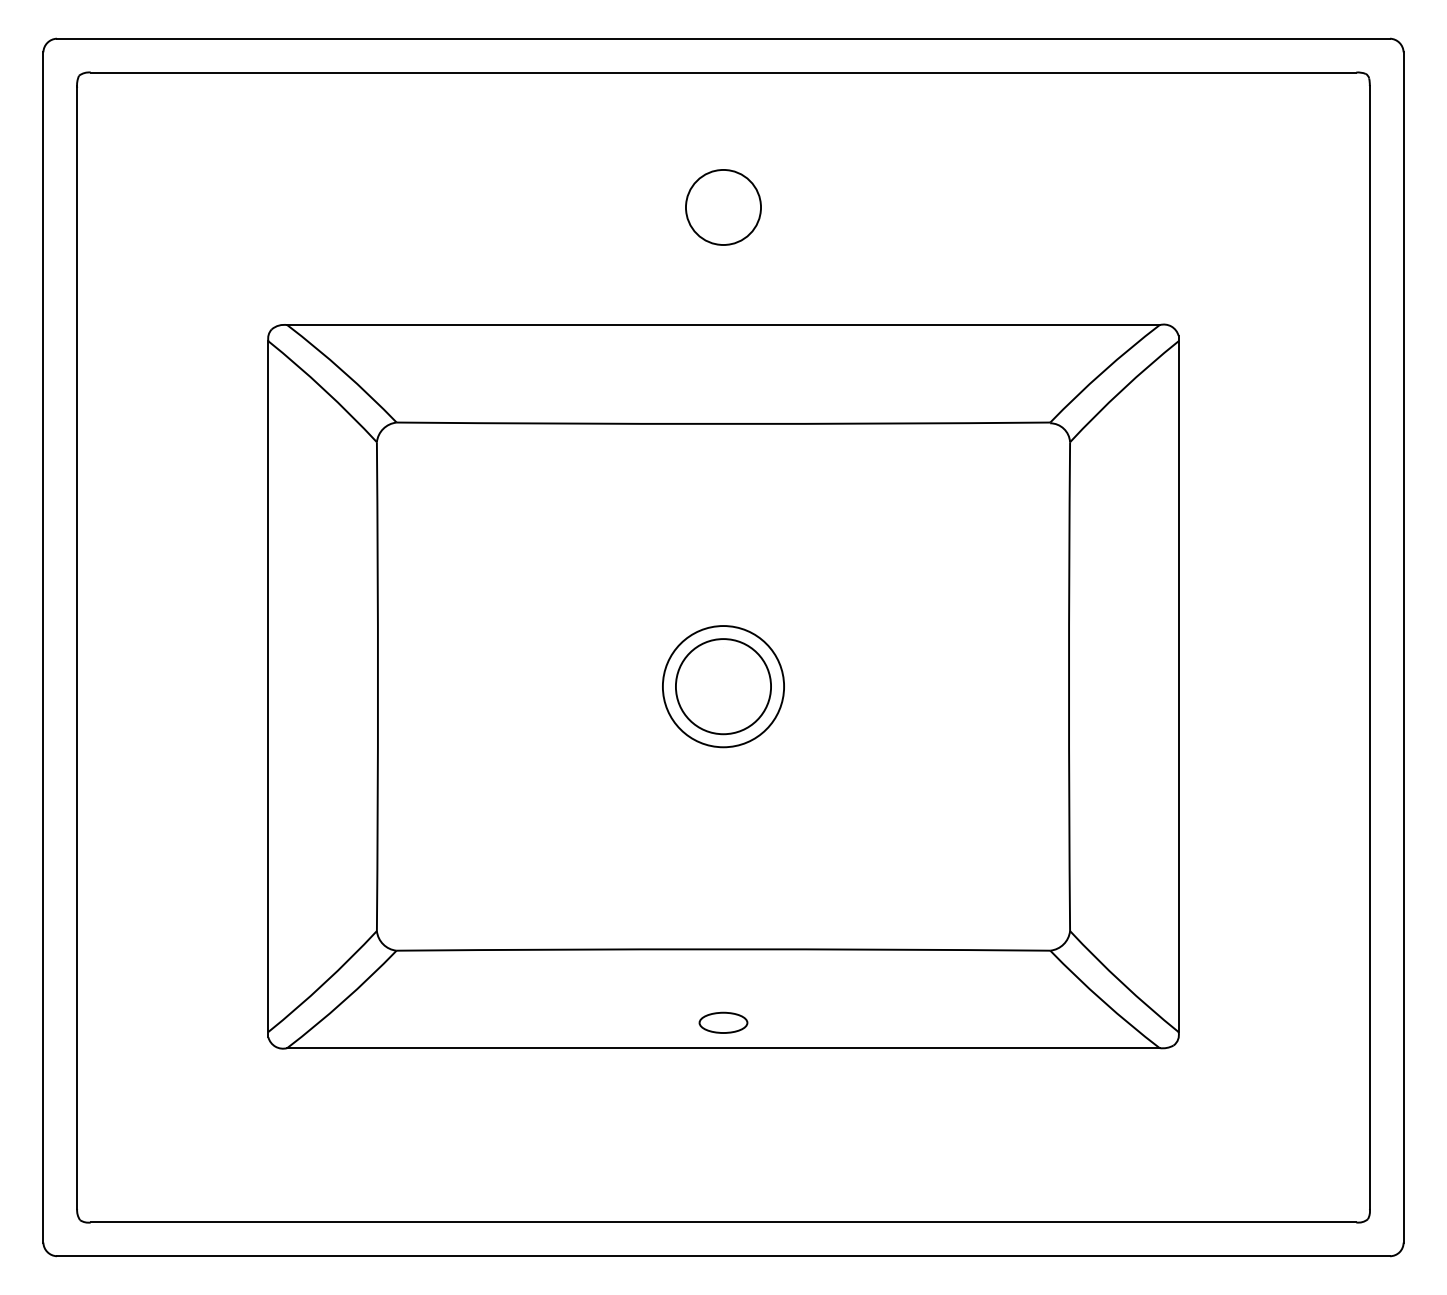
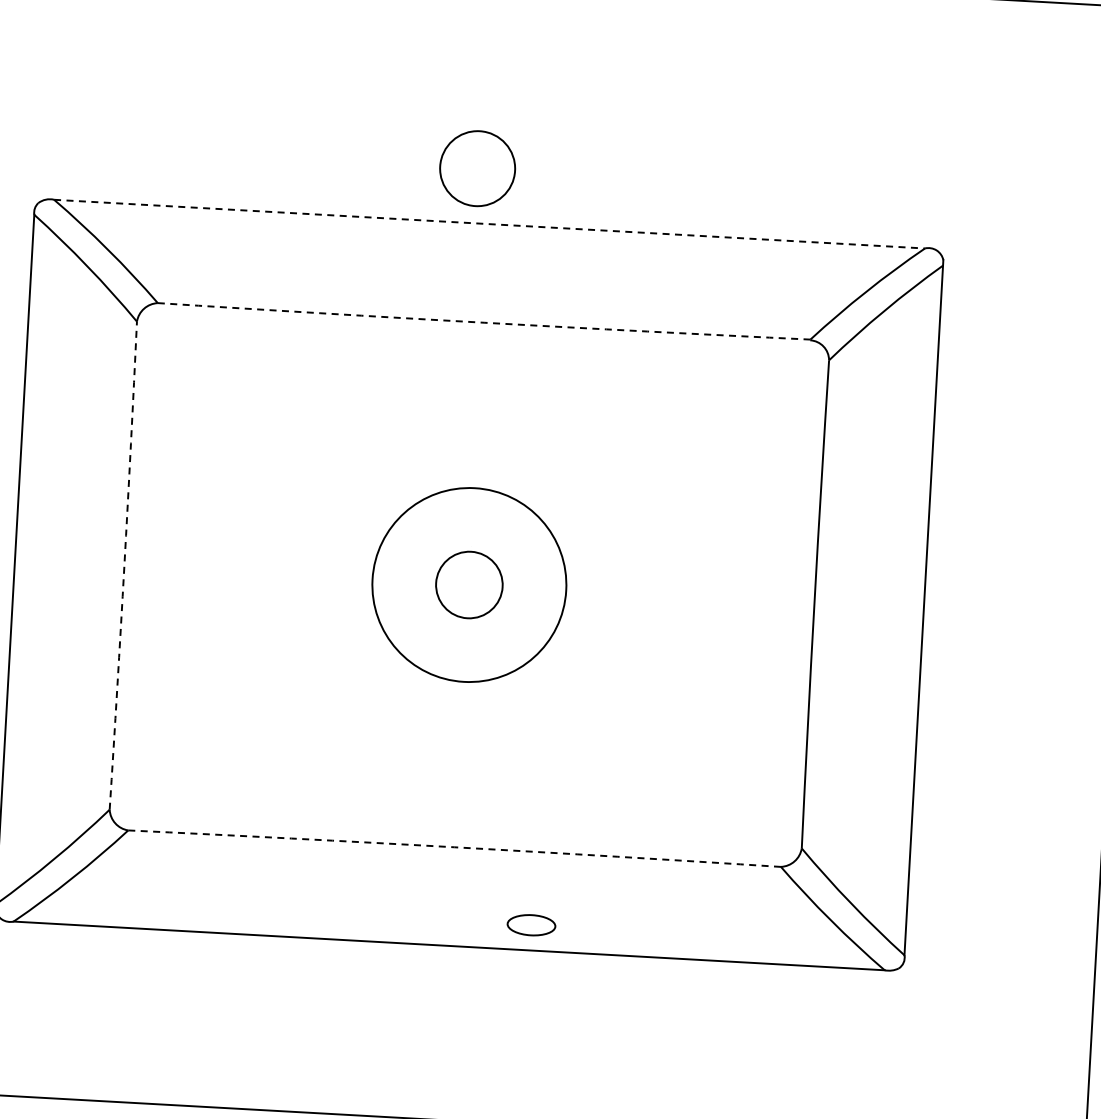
circle: (723, 207) -> (477, 168), moved
line: (724, 325) -> (490, 224), solid -> dashed
arc: (723, 423) -> (484, 322), solid -> dashed
arc: (377, 686) -> (123, 565), solid -> dashed
circle: (723, 686) -> (469, 584), size x0.7
circle: (723, 686) -> (469, 584), size x1.6
arc: (723, 949) -> (454, 847), solid -> dashed
part: (723, 1022) -> (531, 924), moved

